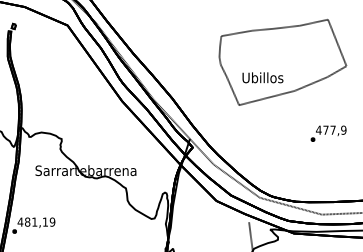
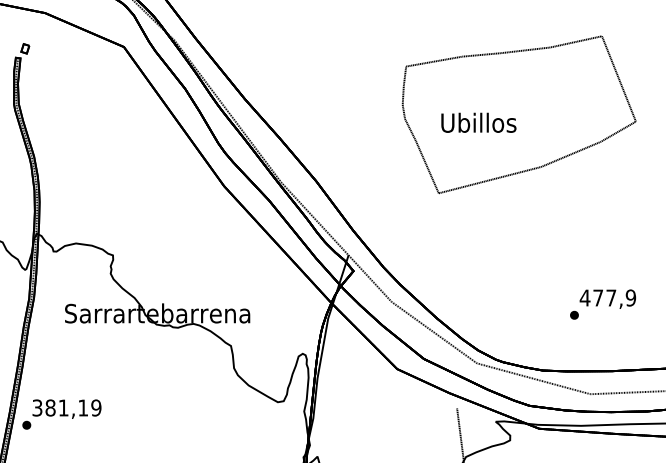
text: (262, 77) -> (478, 122), moved
text: (328, 133) -> (602, 304), moved
text: (20, 221) -> (37, 406), 481,19 -> 381,19

